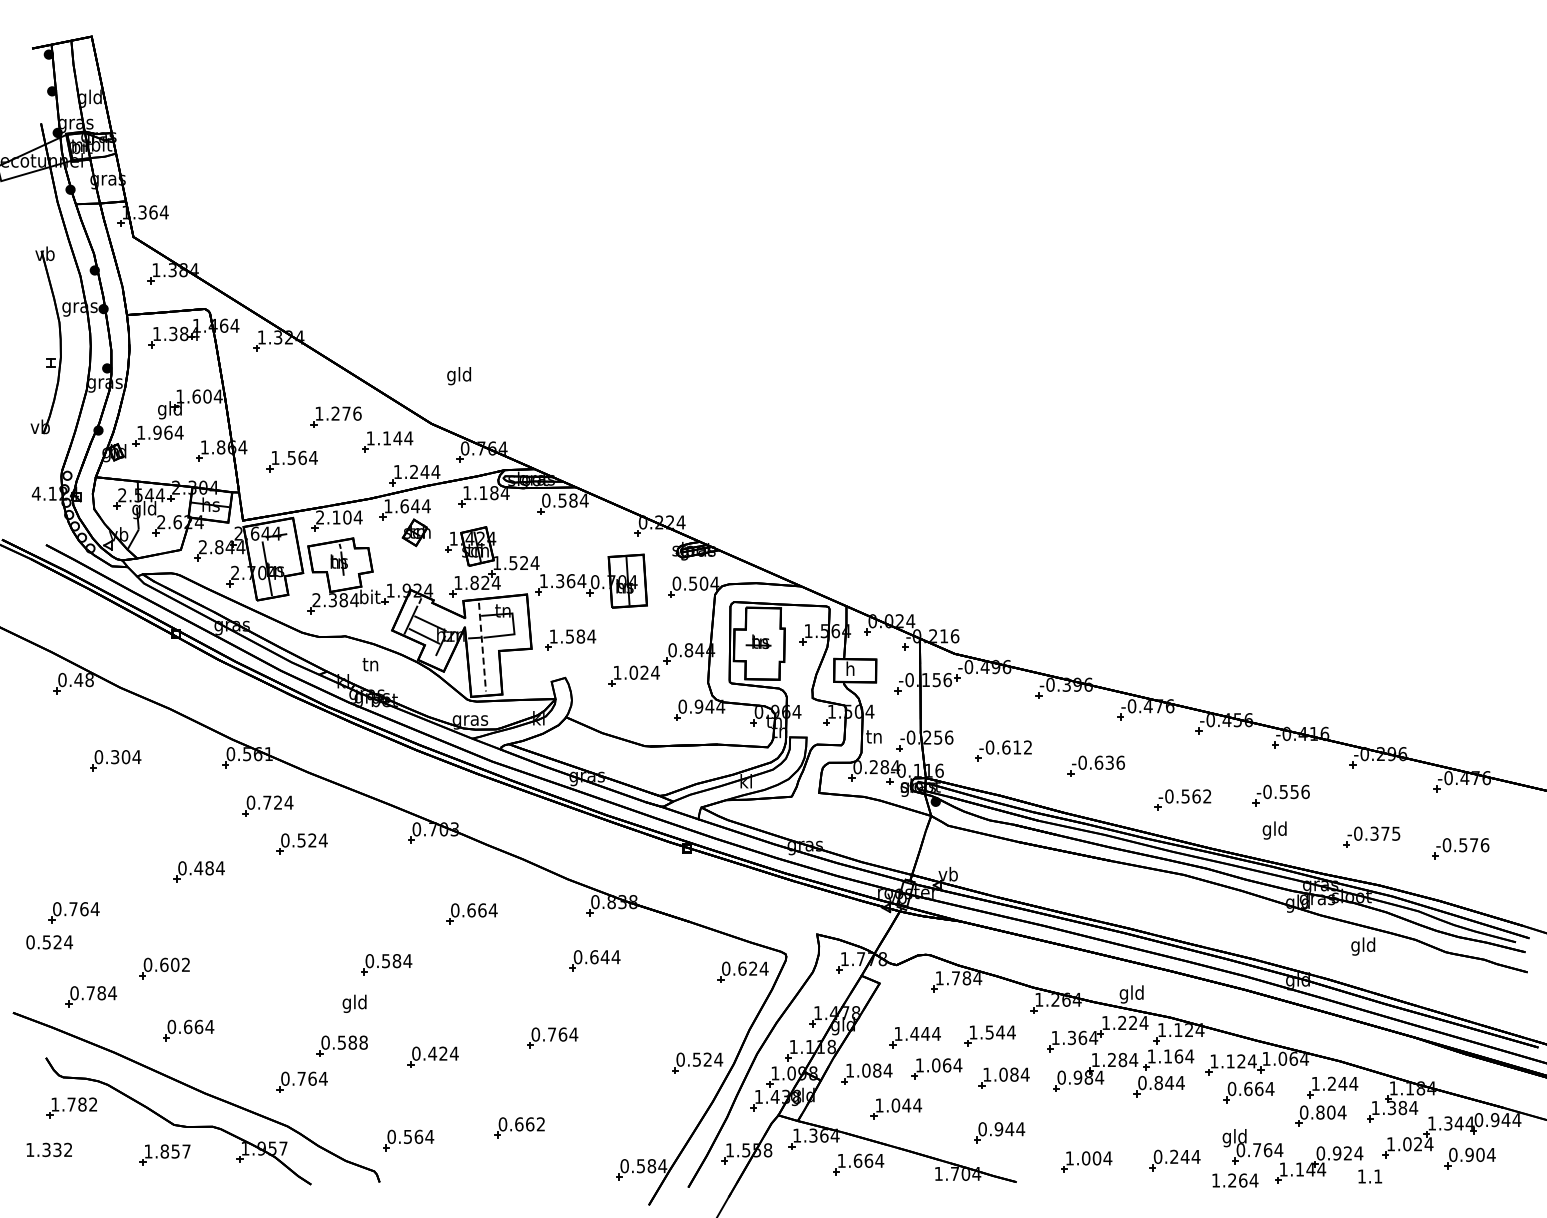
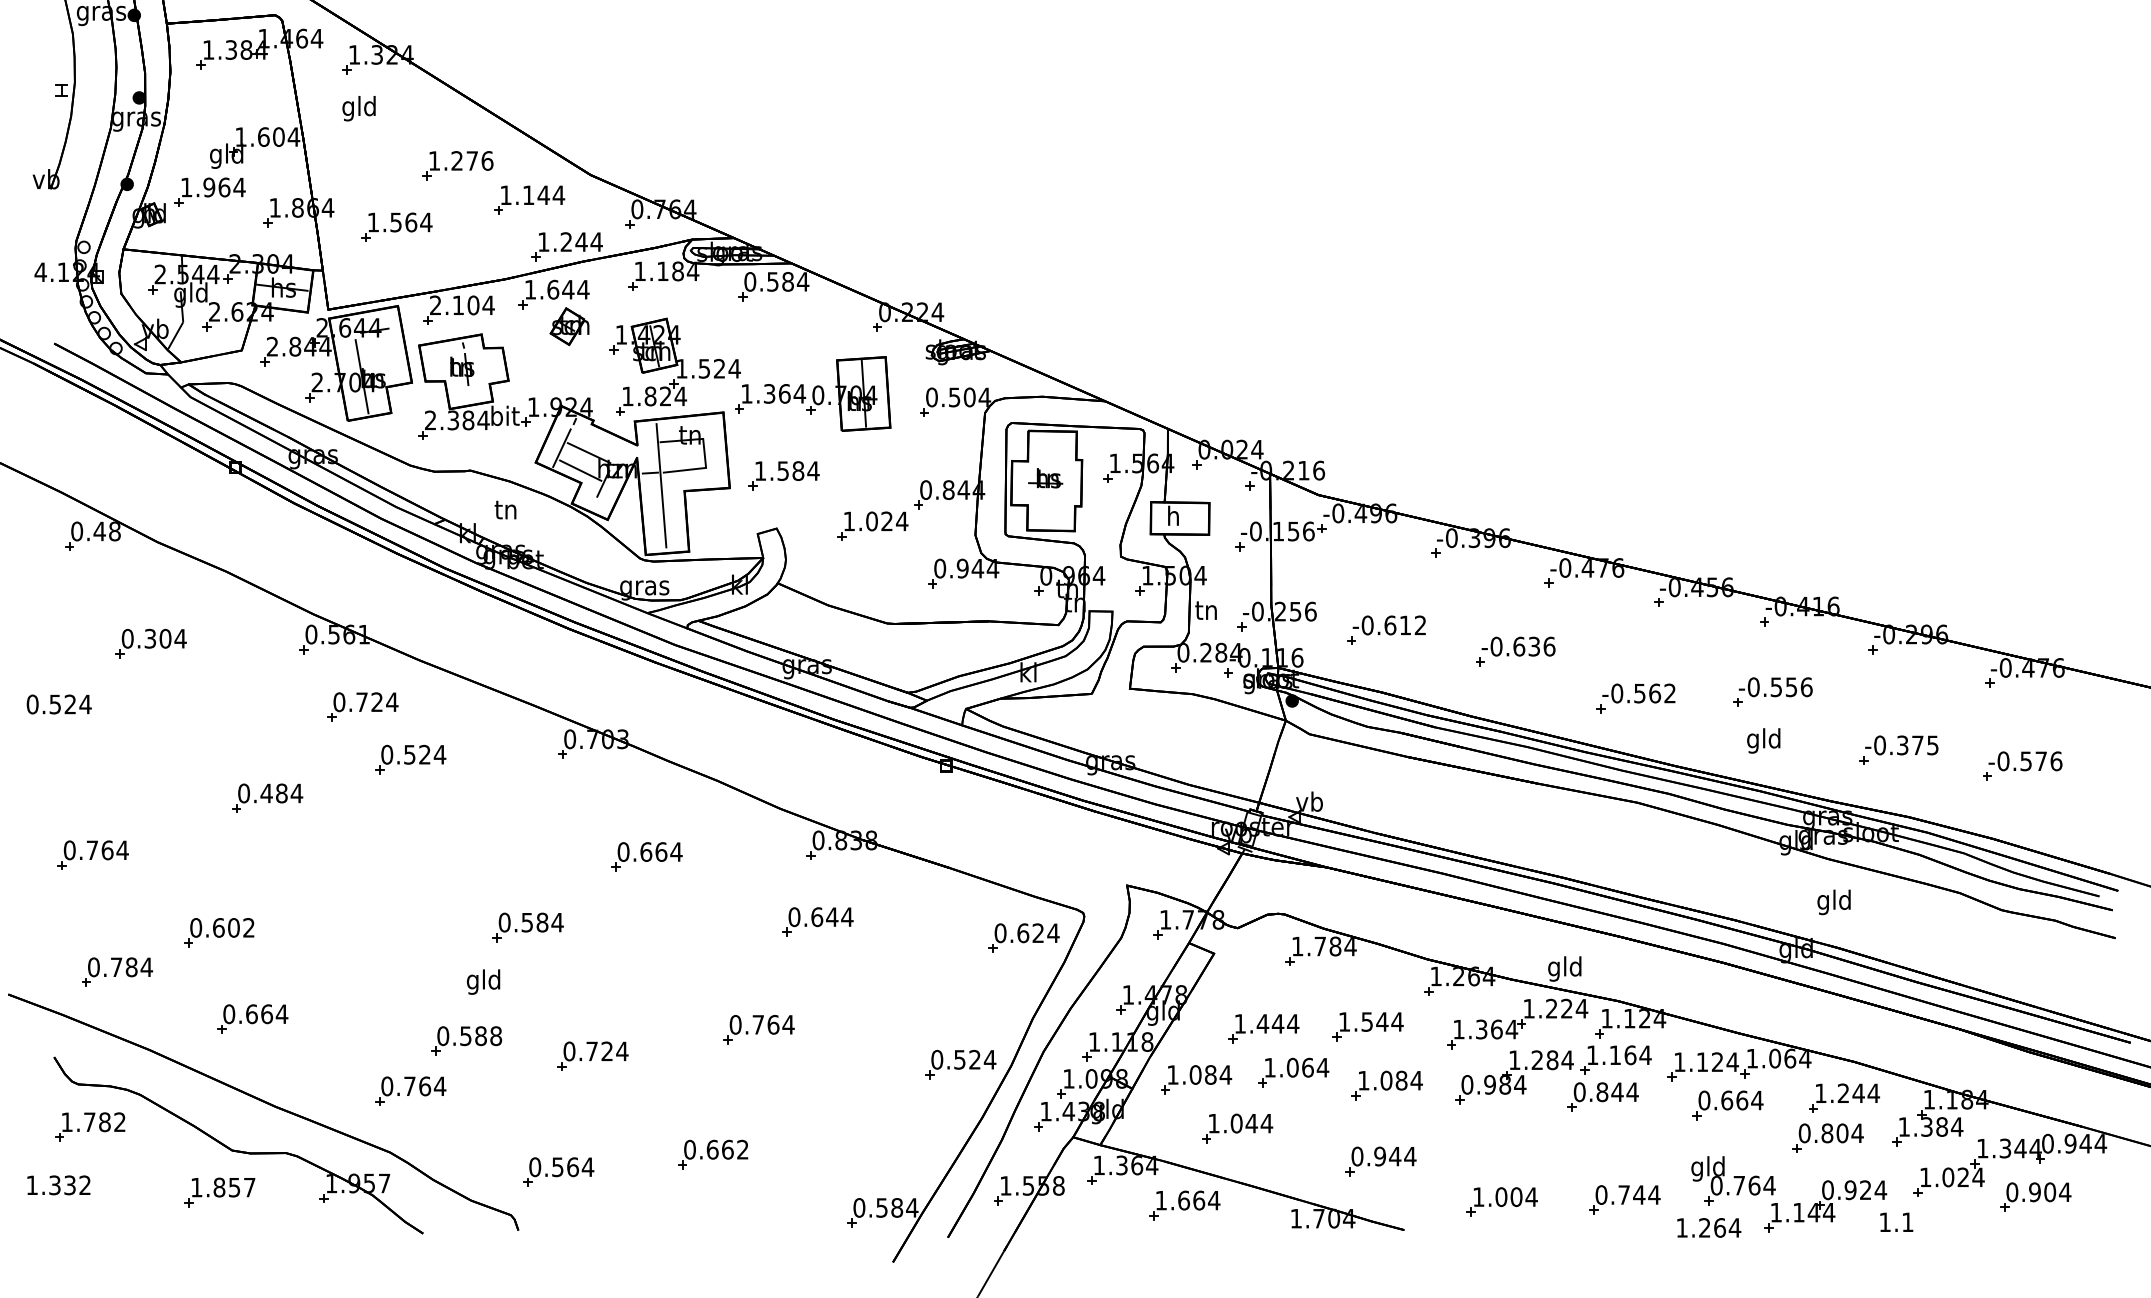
text: (458, 376) -> (358, 109), moved
line: (482, 647) -> (661, 486), dashed -> solid
text: (49, 942) -> (59, 704), moved
text: (1363, 946) -> (1834, 902), moved
text: (432, 1053) -> (591, 1051), 0.424 -> 0.724
text: (1174, 1156) -> (1624, 1194), 0.244 -> 0.744

